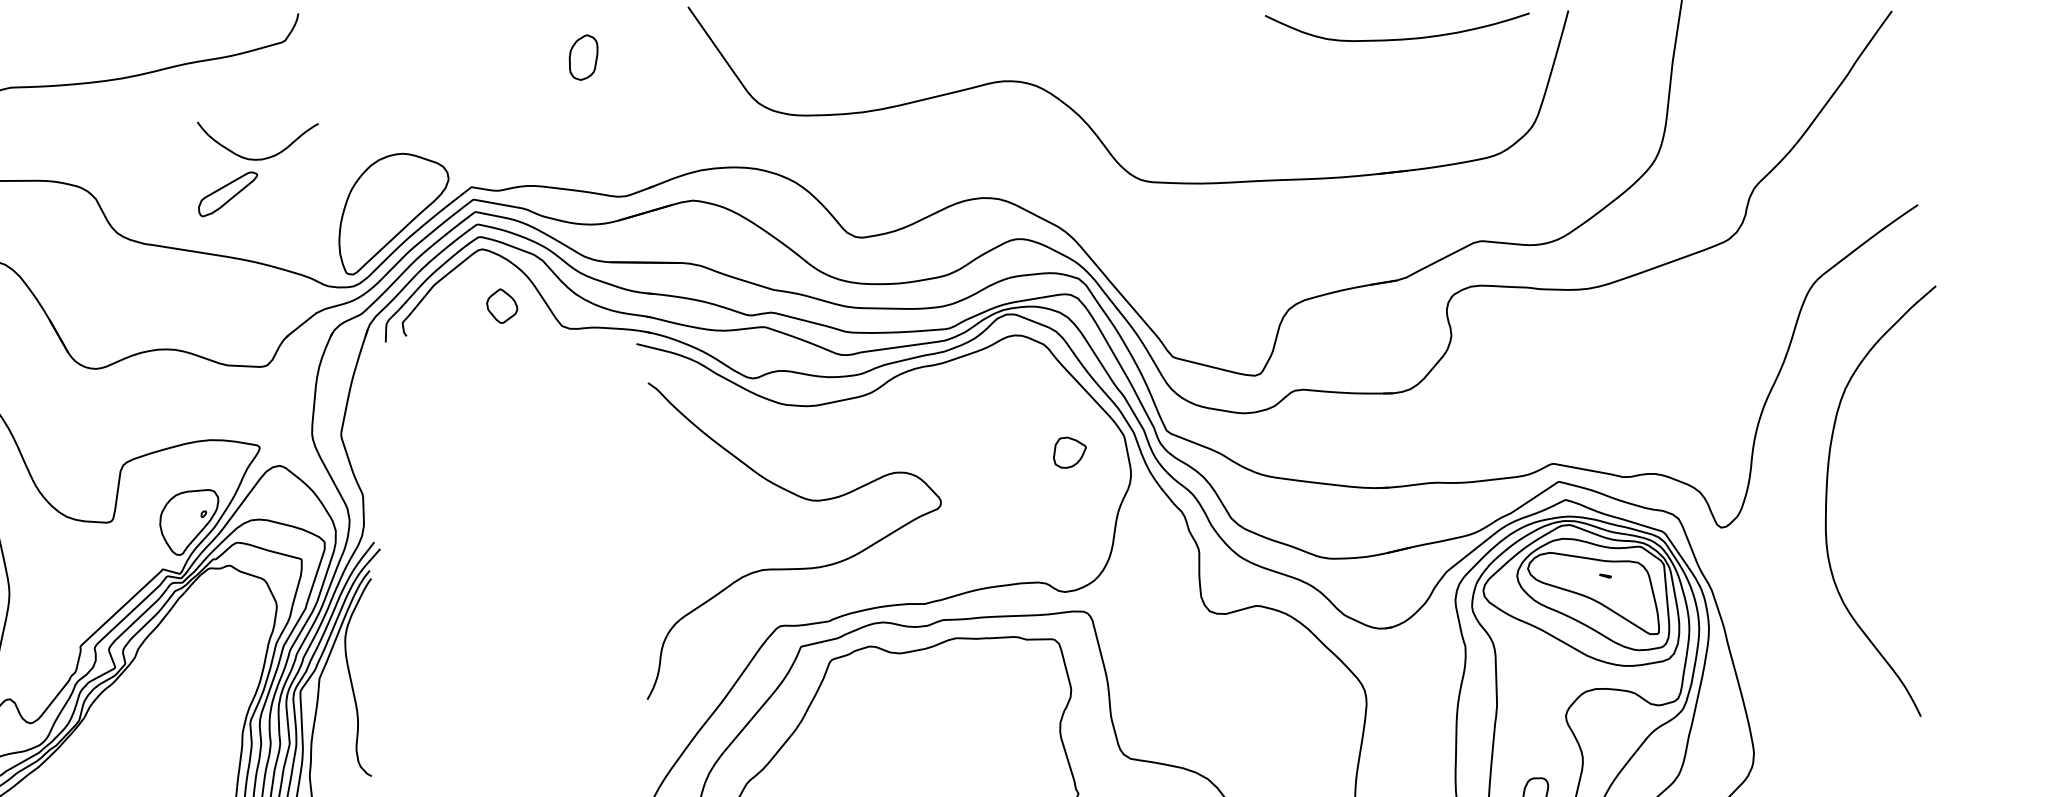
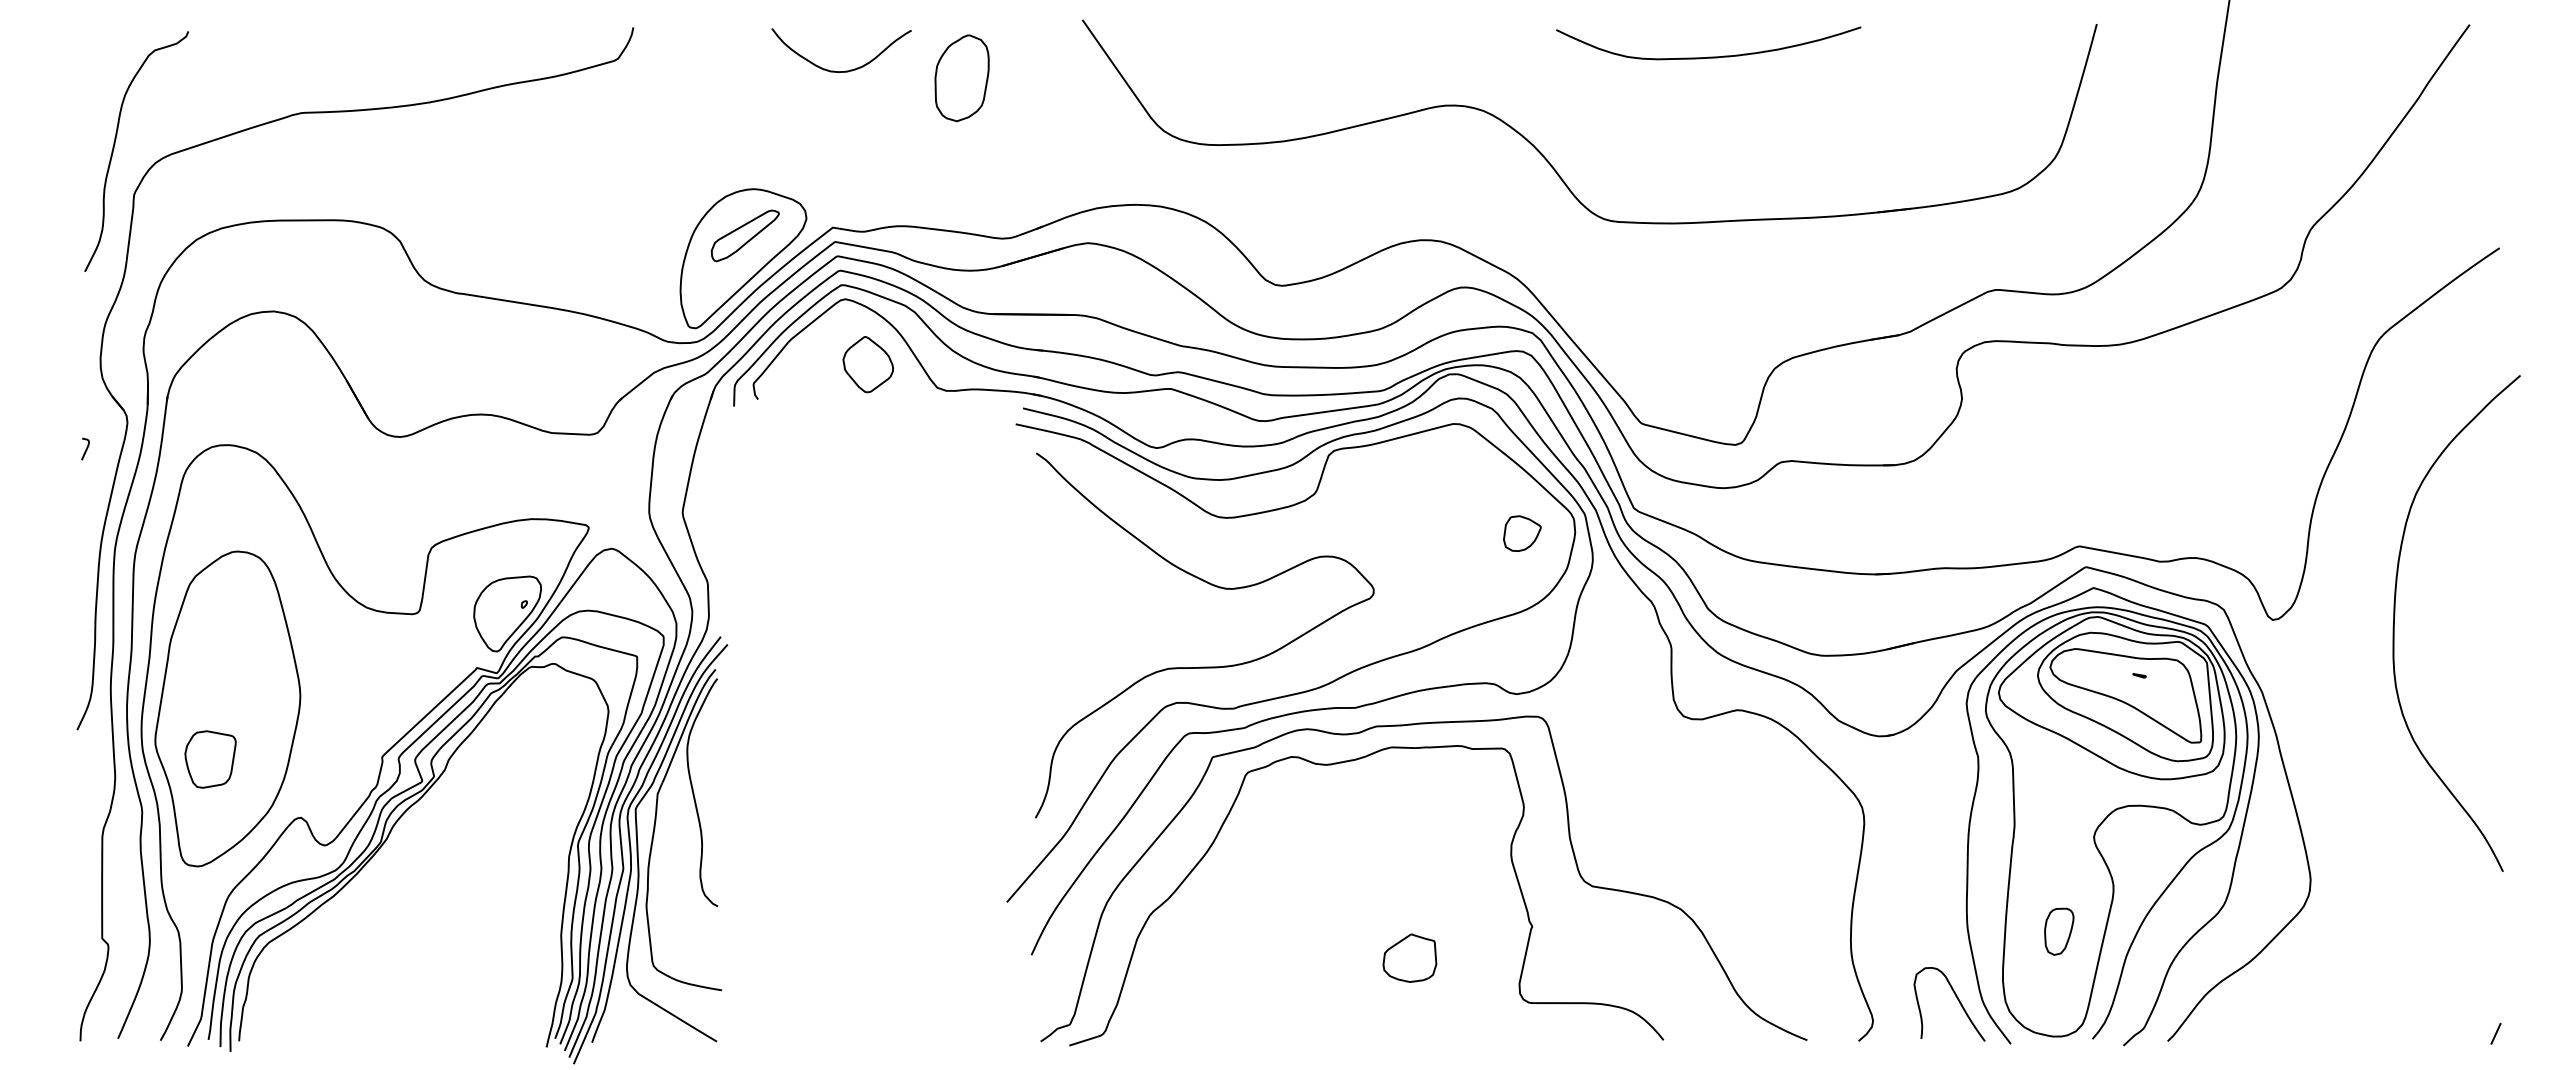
curve: (1397, 38) -> (1708, 56), moved
part: (583, 57) -> (961, 78), size x1.67
curve: (260, 158) -> (844, 70), moved
part: (227, 194) -> (744, 235), moved
part: (501, 305) -> (867, 364), size x1.43
curve: (1827, 494) -> (2395, 615), moved
part: (874, 590) -> (1297, 692), added

